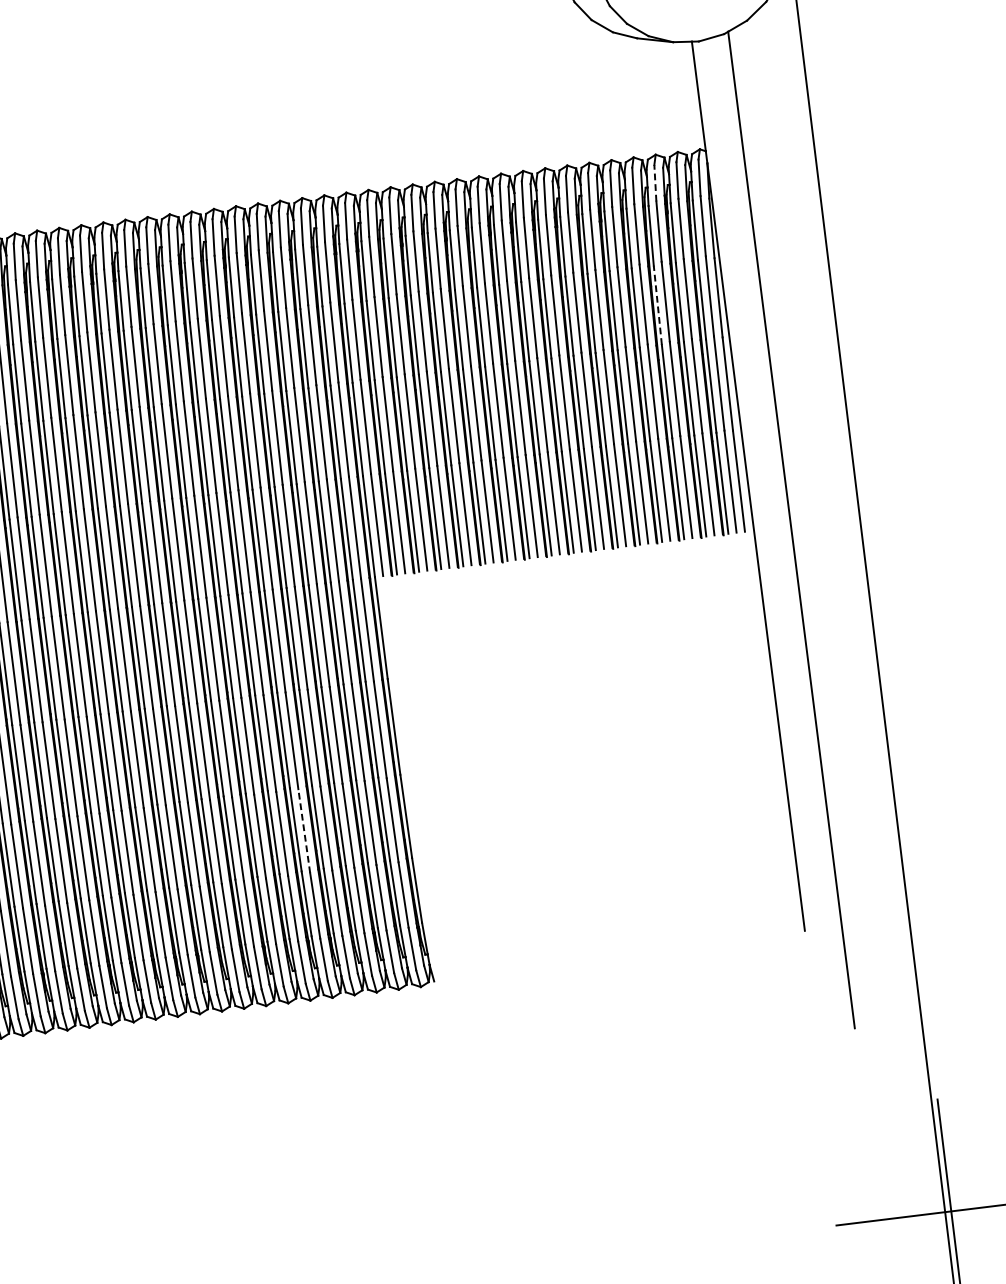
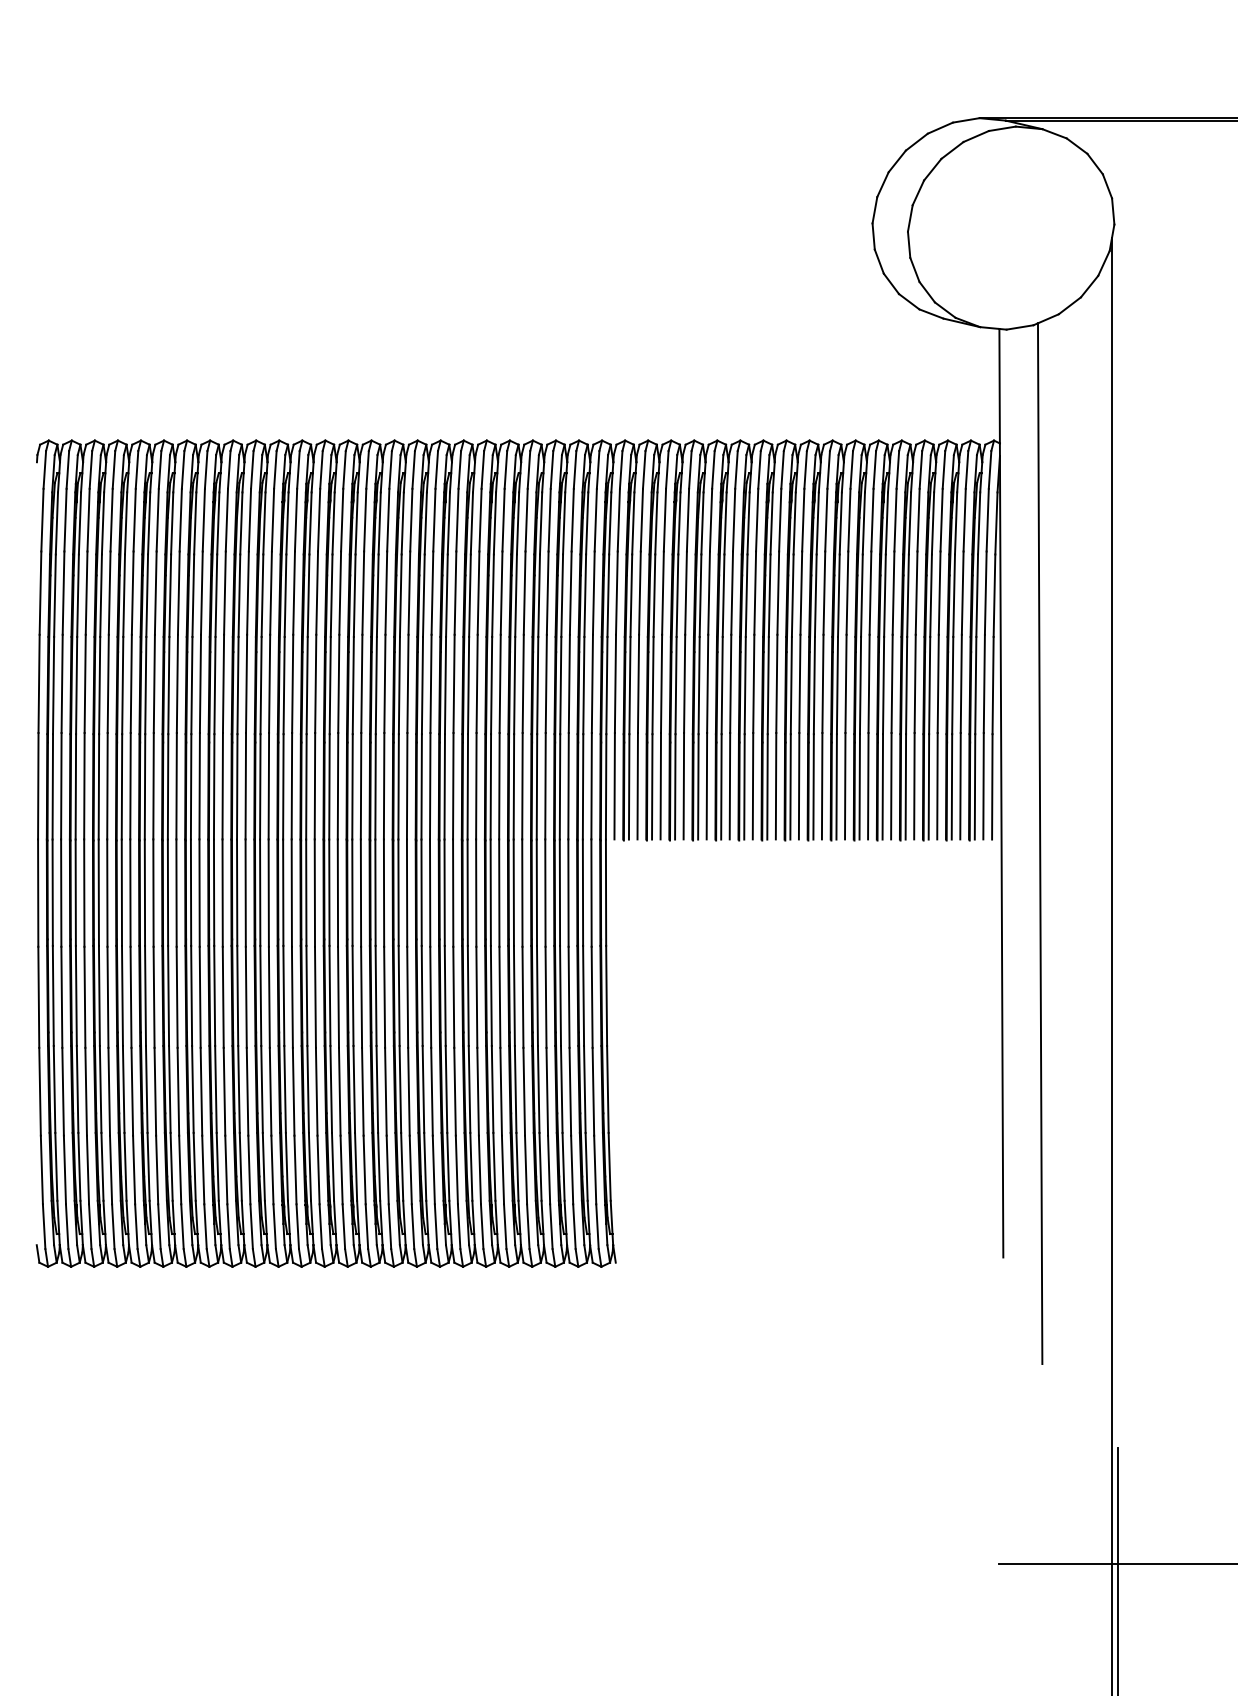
line: (654, 182) -> (943, 469), dashed -> solid
line: (658, 305) -> (931, 595), dashed -> solid
line: (304, 830) -> (501, 1091), dashed -> solid

